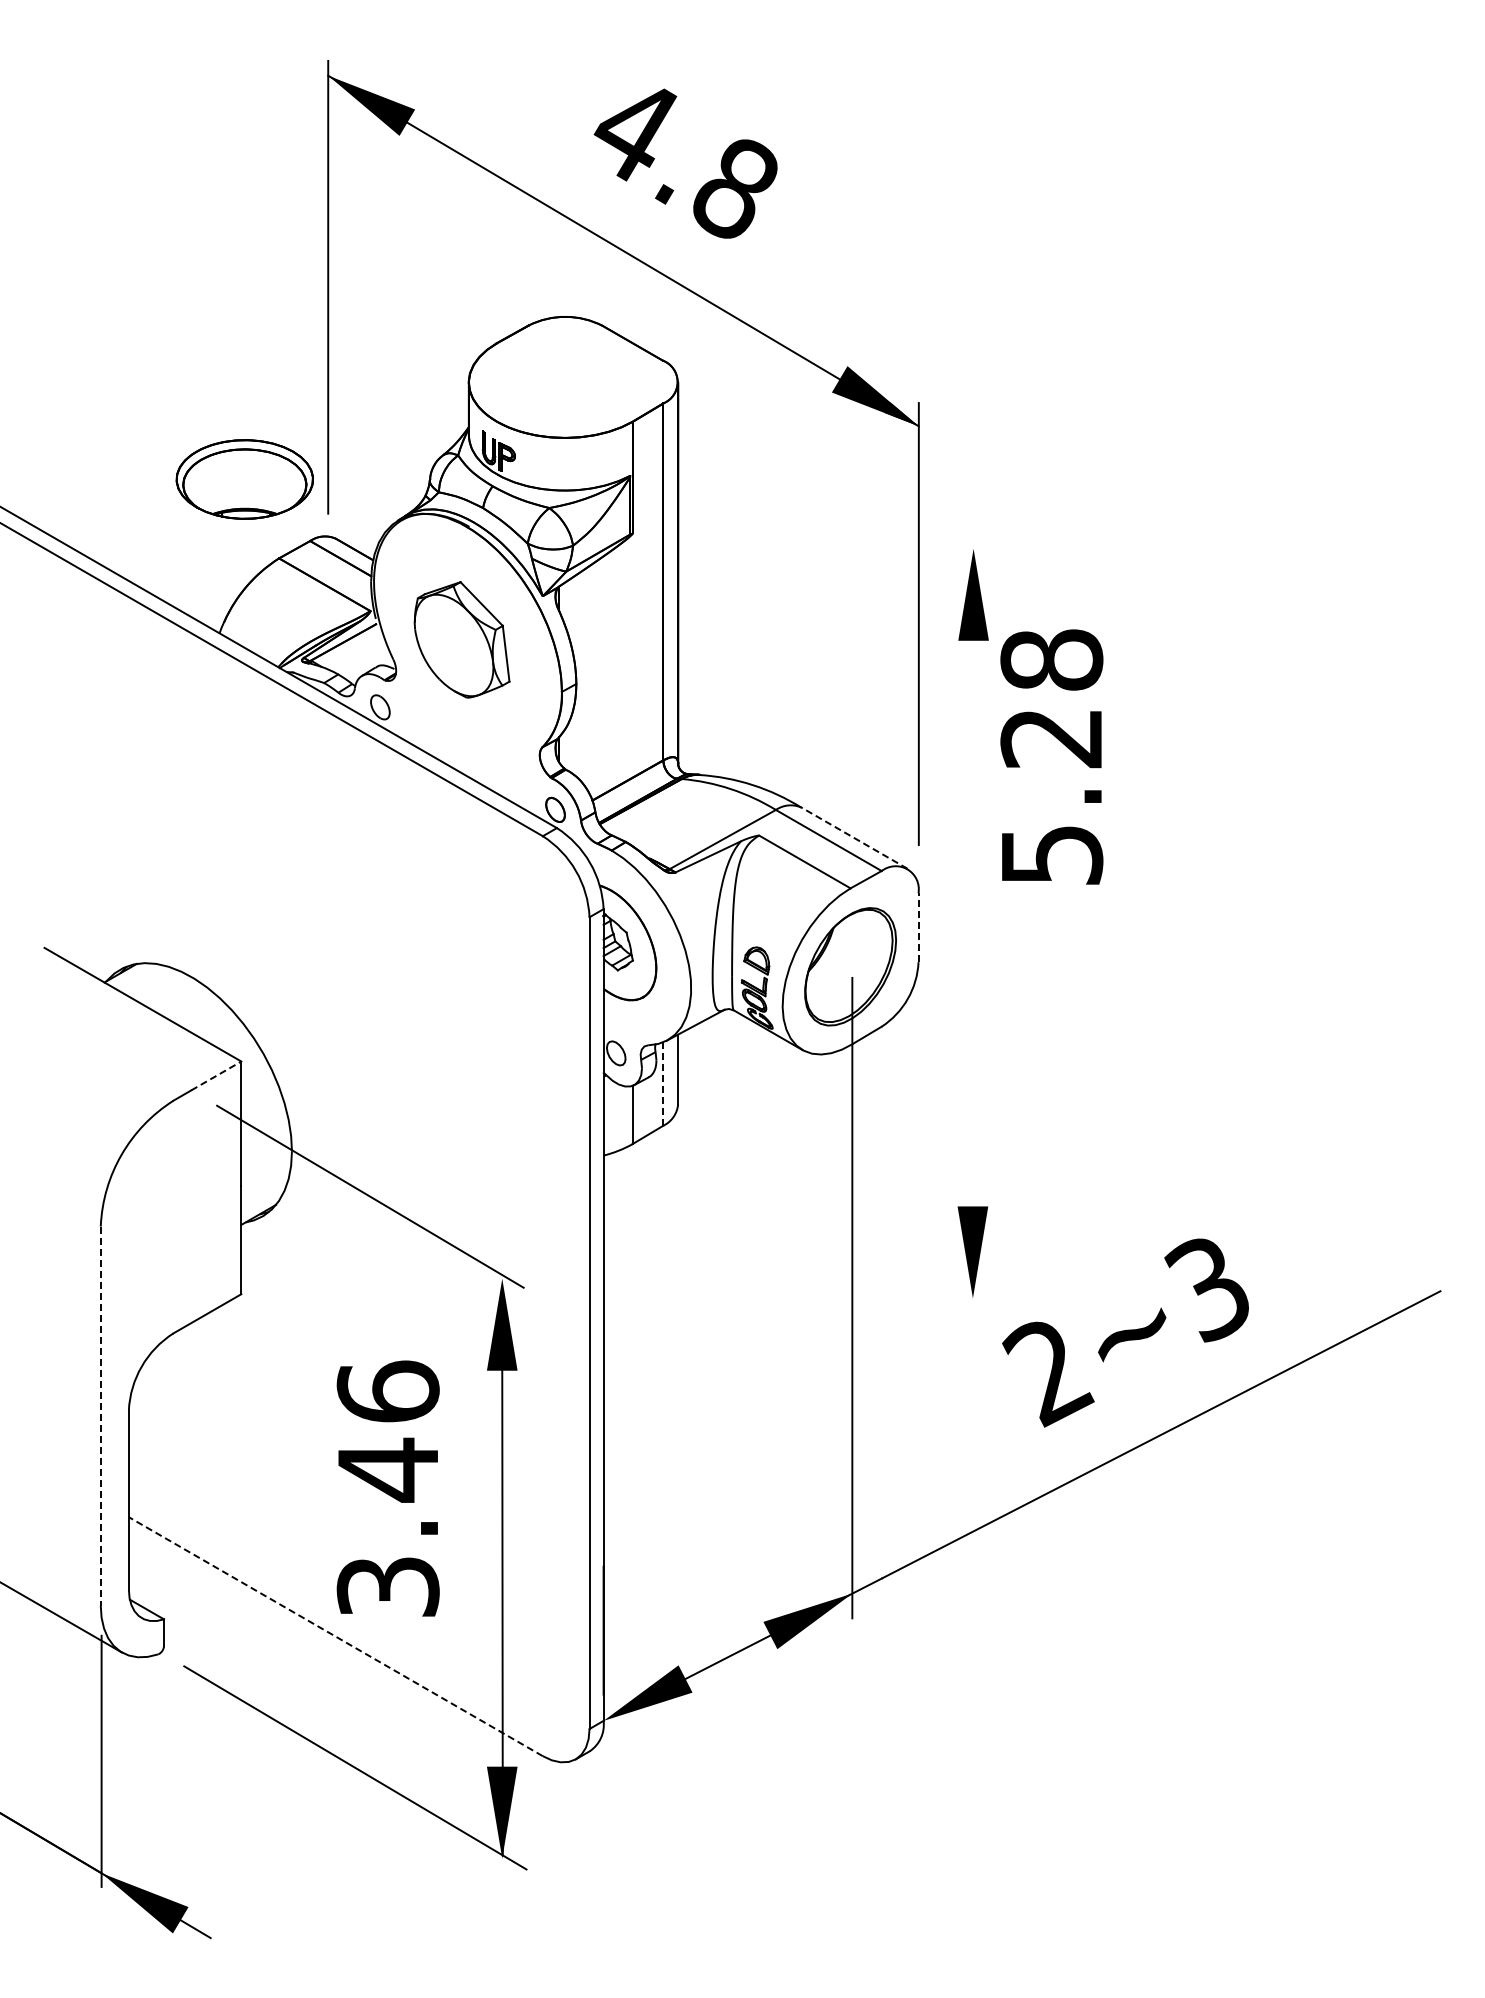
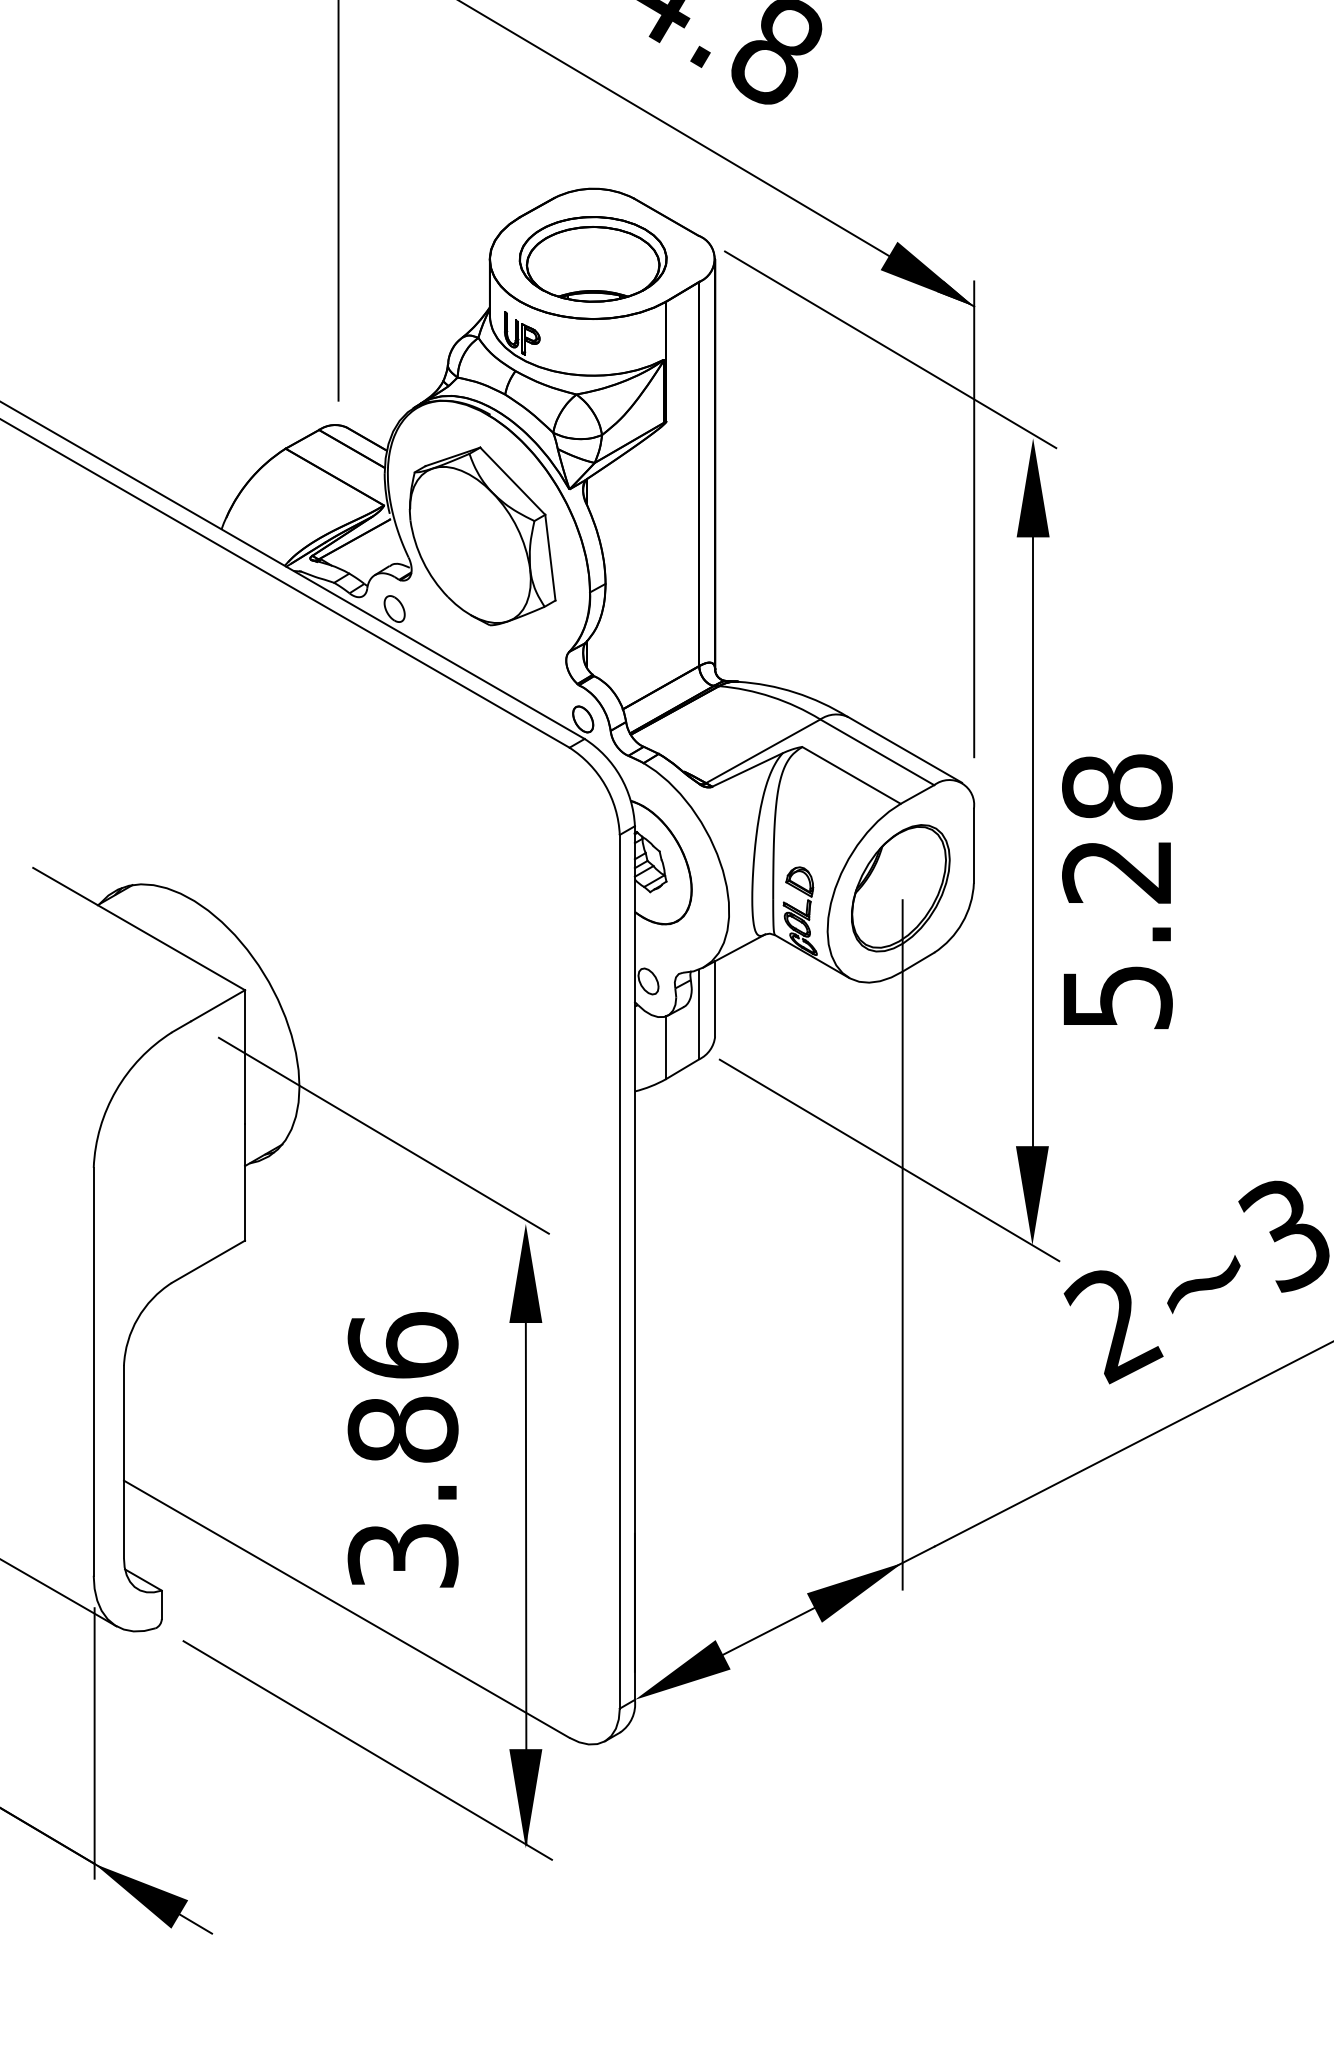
line: (841, 466) -> (890, 349), added
part: (244, 479) -> (592, 259), moved
part: (461, 639) -> (481, 535), size x1.43
text: (1051, 756) -> (1116, 891), moved
line: (854, 838) -> (904, 750), dashed -> solid
line: (918, 927) -> (973, 845), dashed -> solid
line: (973, 958) -> (1033, 879), added
line: (216, 1075) -> (218, 1005), dashed -> solid
line: (663, 1084) -> (699, 1014), dashed -> solid
line: (839, 1219) -> (888, 1160), added
line: (100, 1416) -> (93, 1372), dashed -> solid
text: (387, 1469) -> (402, 1429), 3.46 -> 3.86
line: (335, 1636) -> (346, 1609), dashed -> solid

